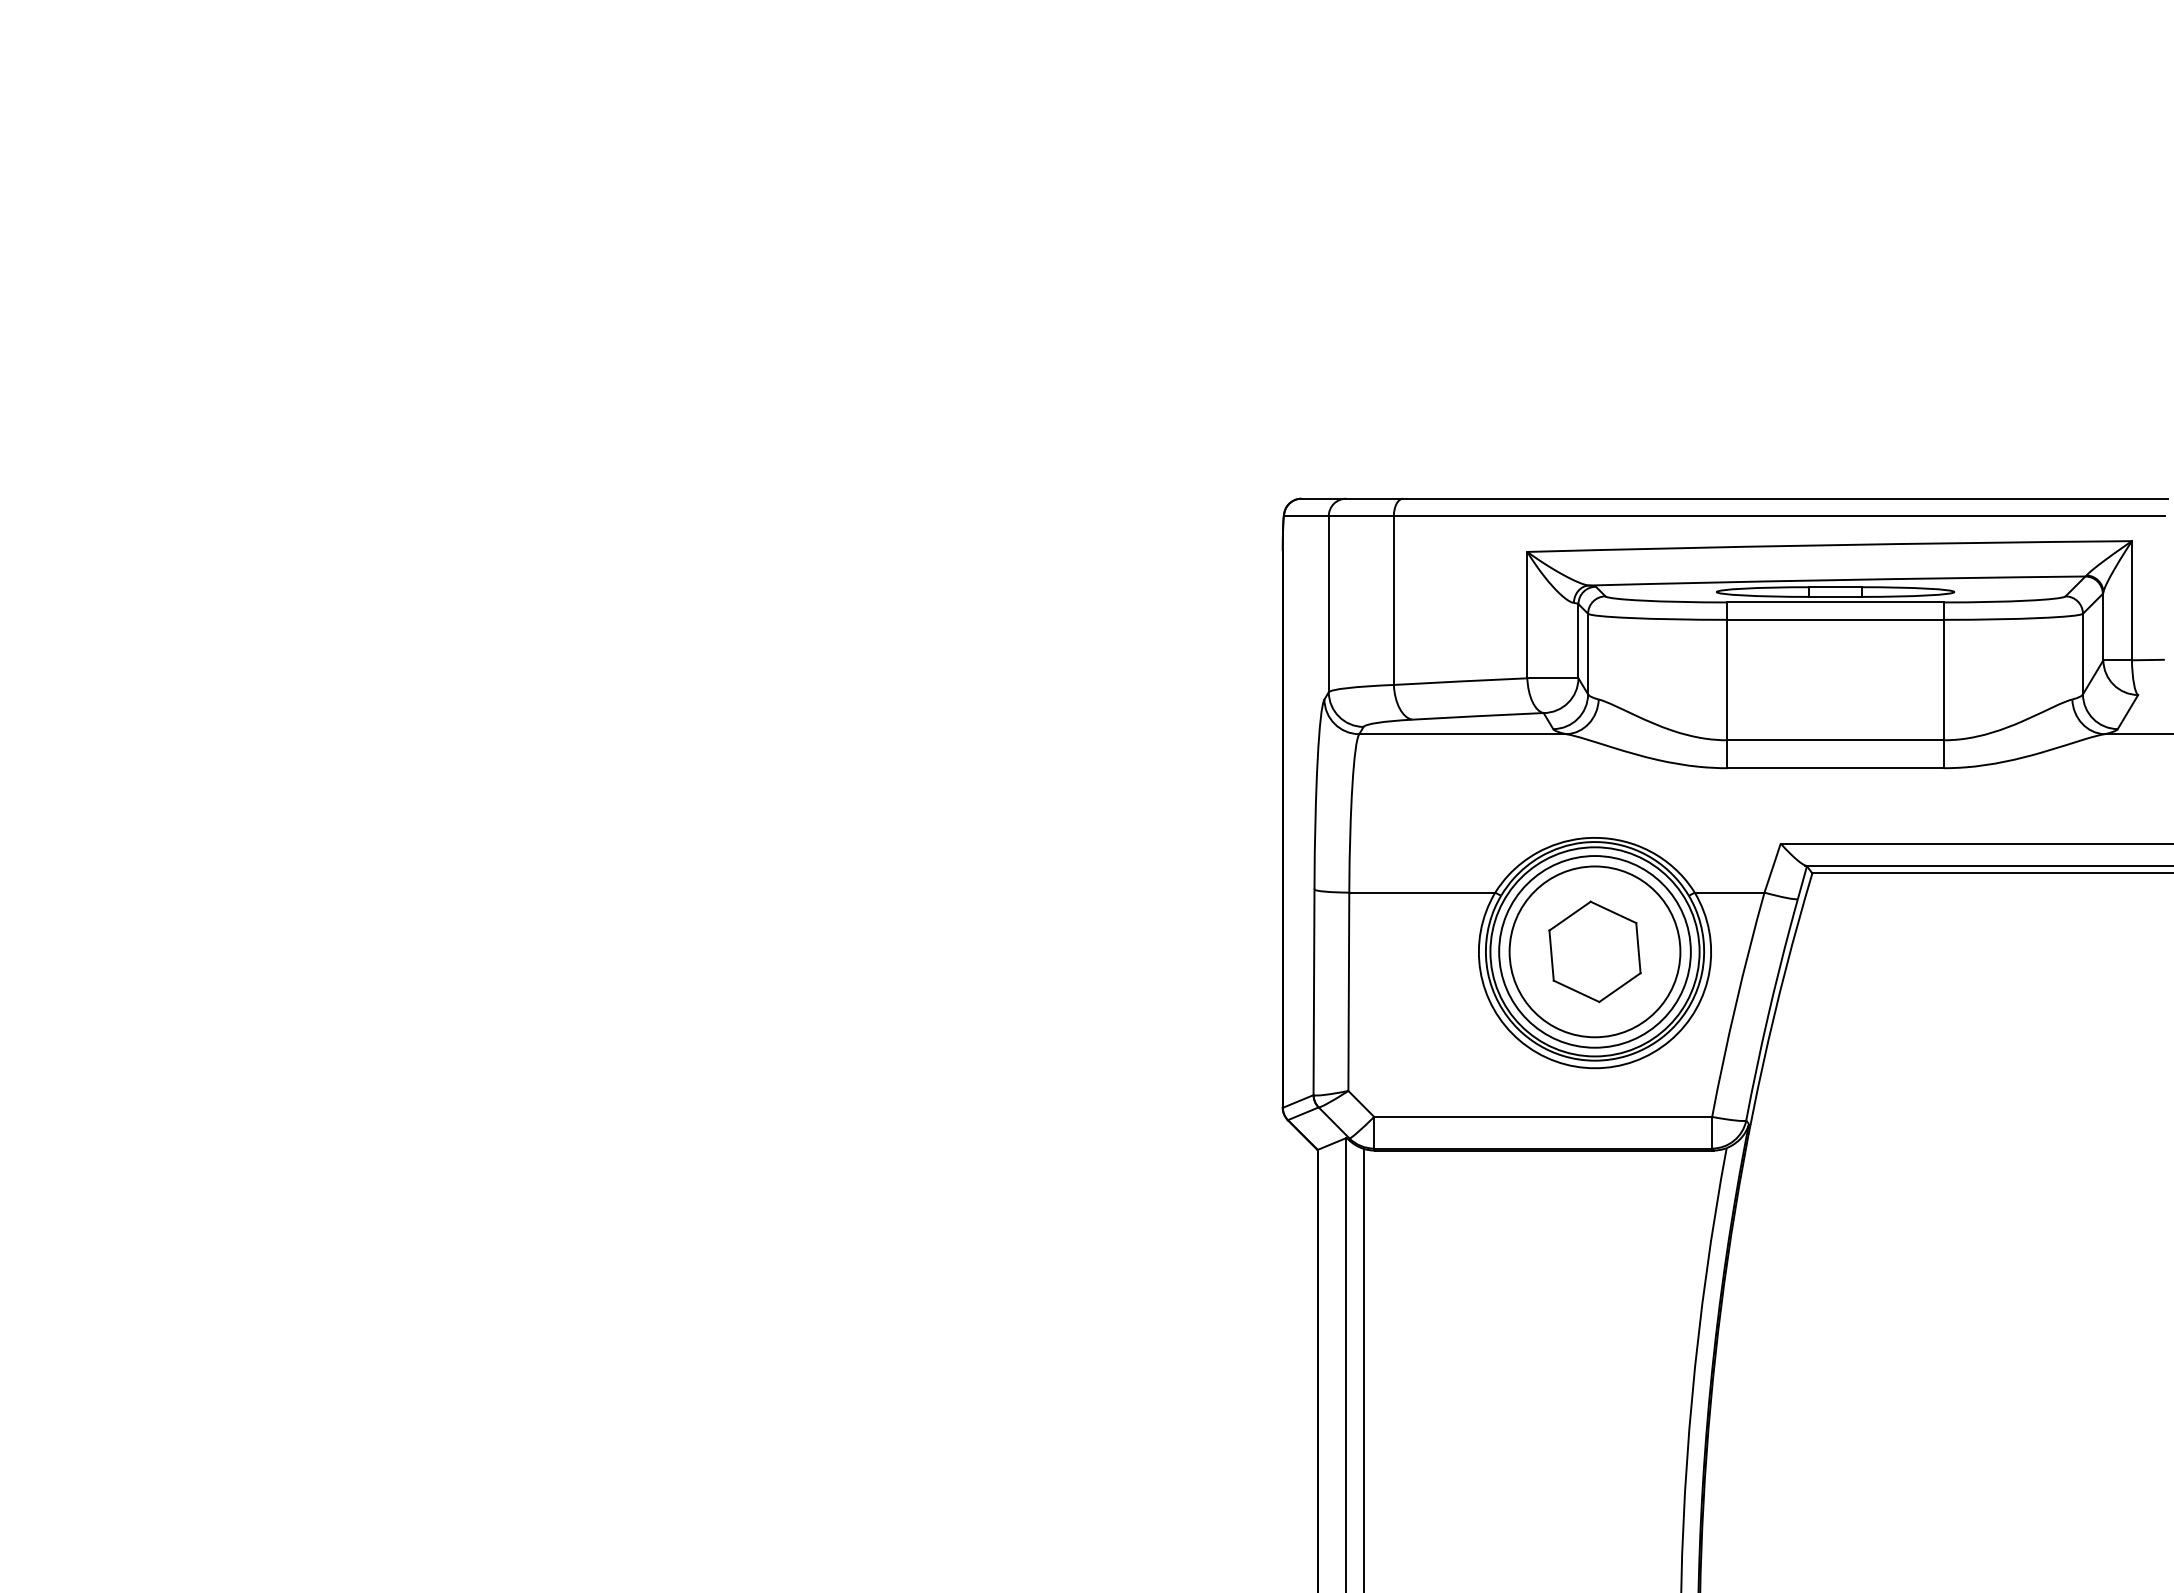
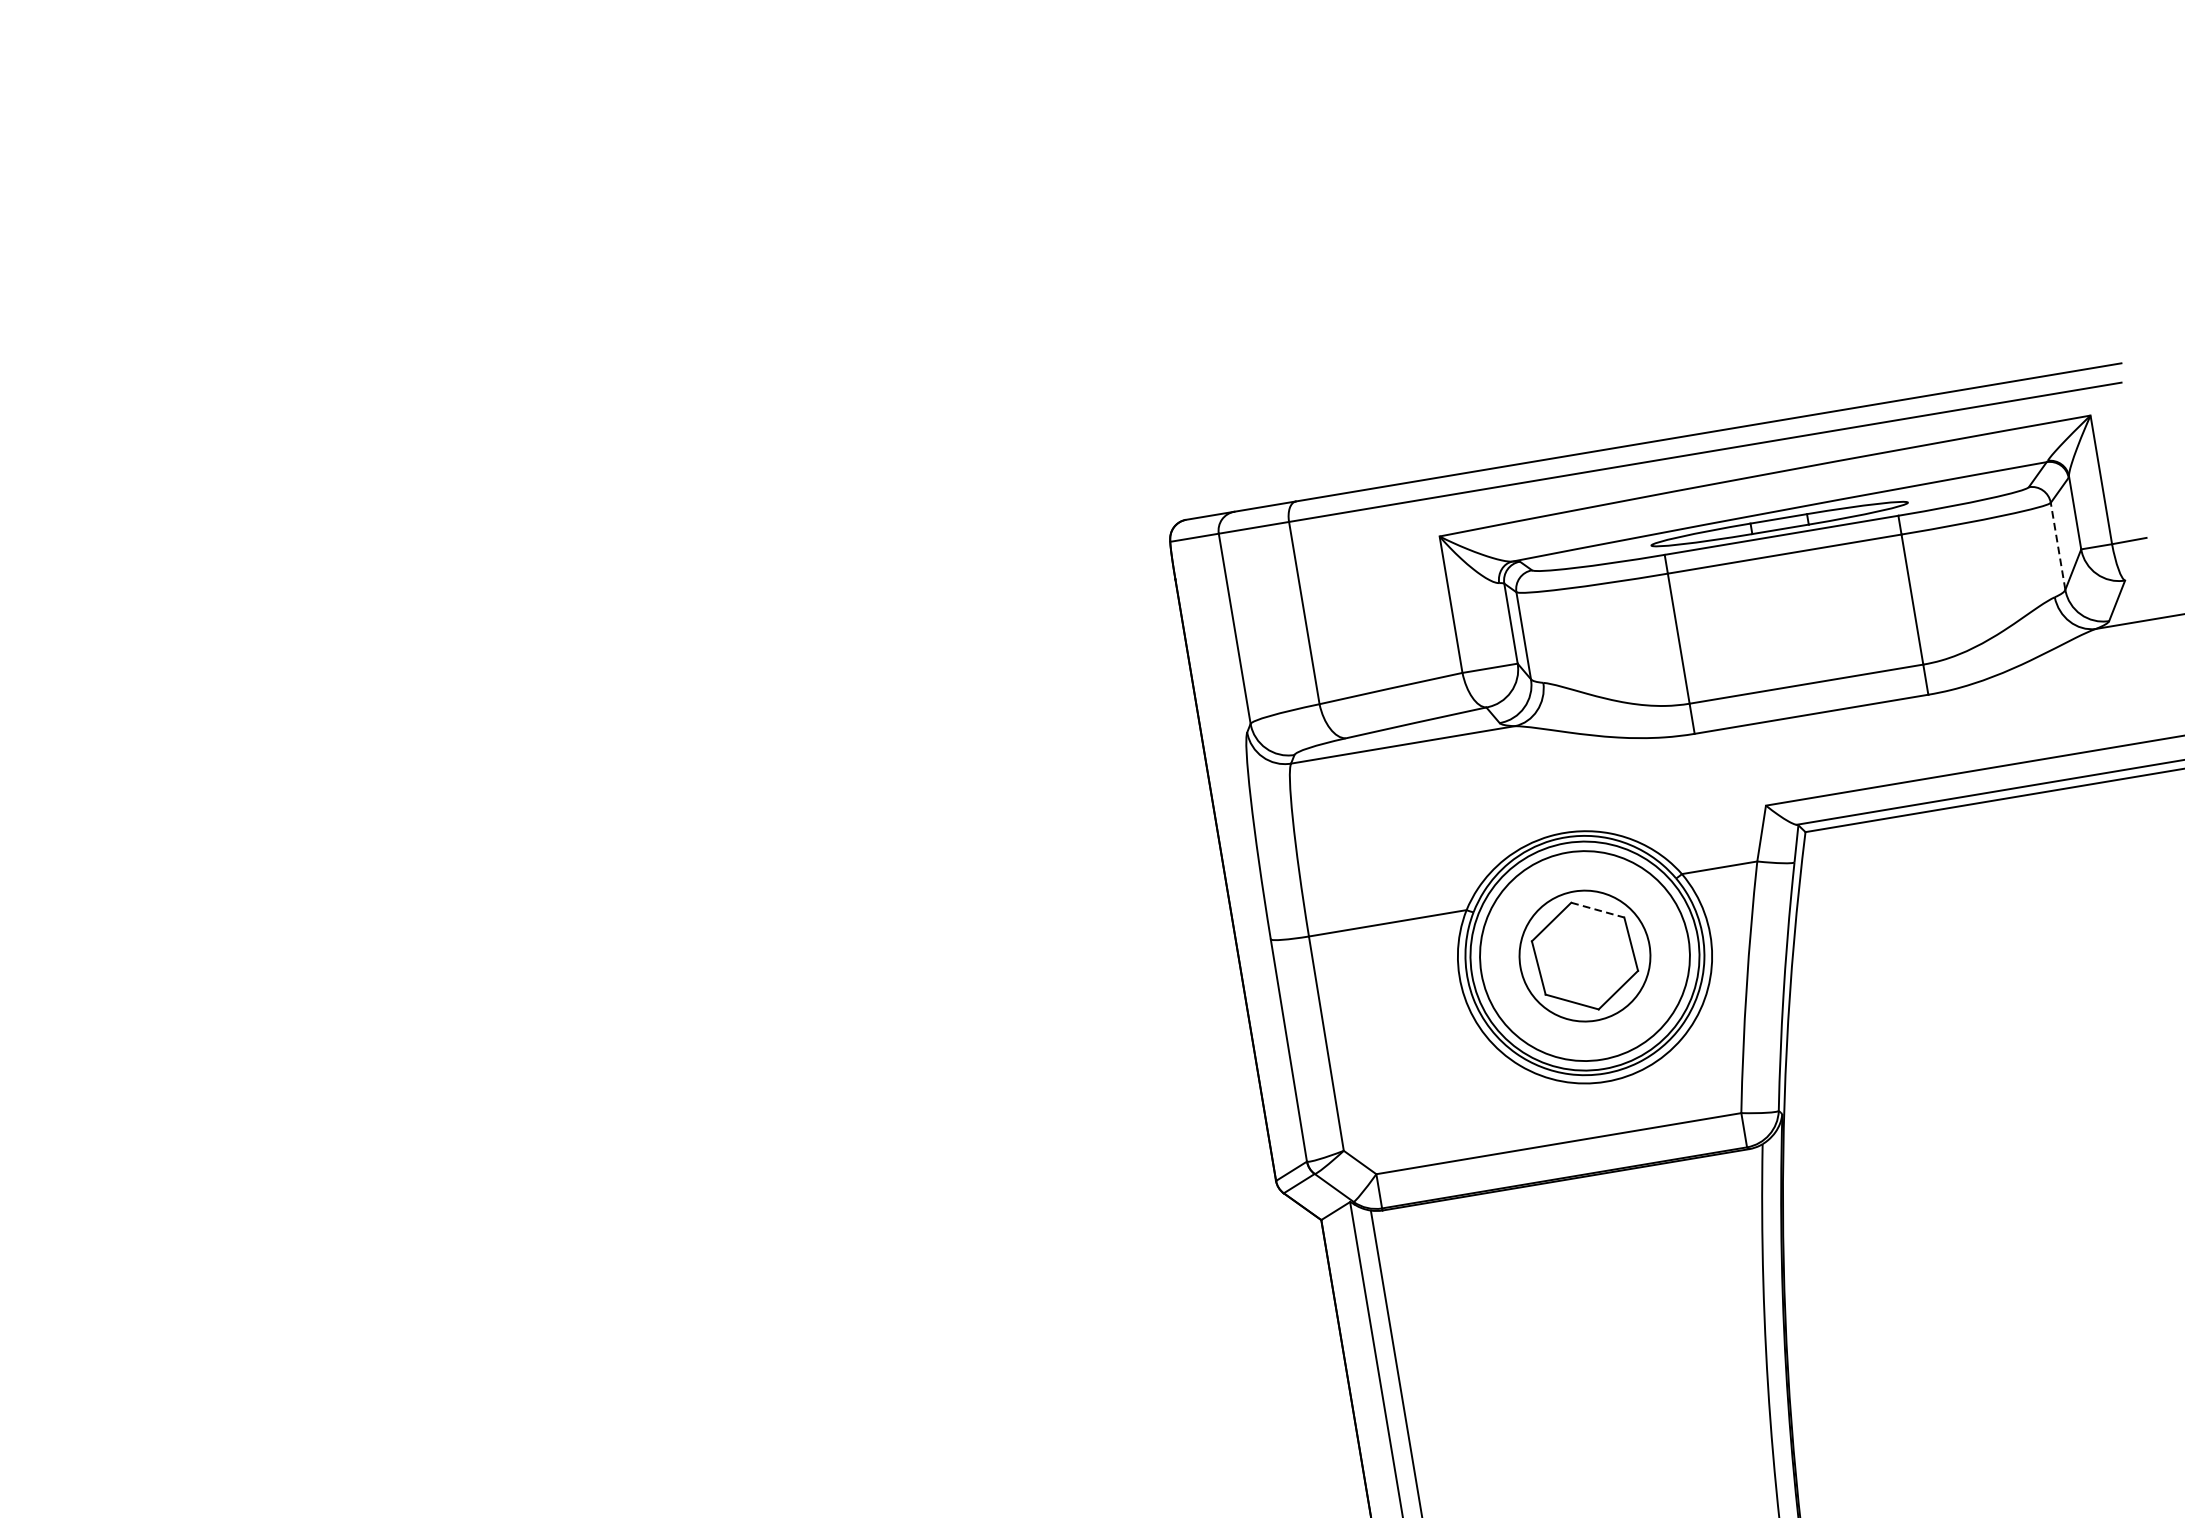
line: (2082, 653) -> (2057, 545), solid -> dashed
line: (1613, 912) -> (1597, 910), solid -> dashed
circle: (1594, 951) -> (1584, 955), size x0.7

